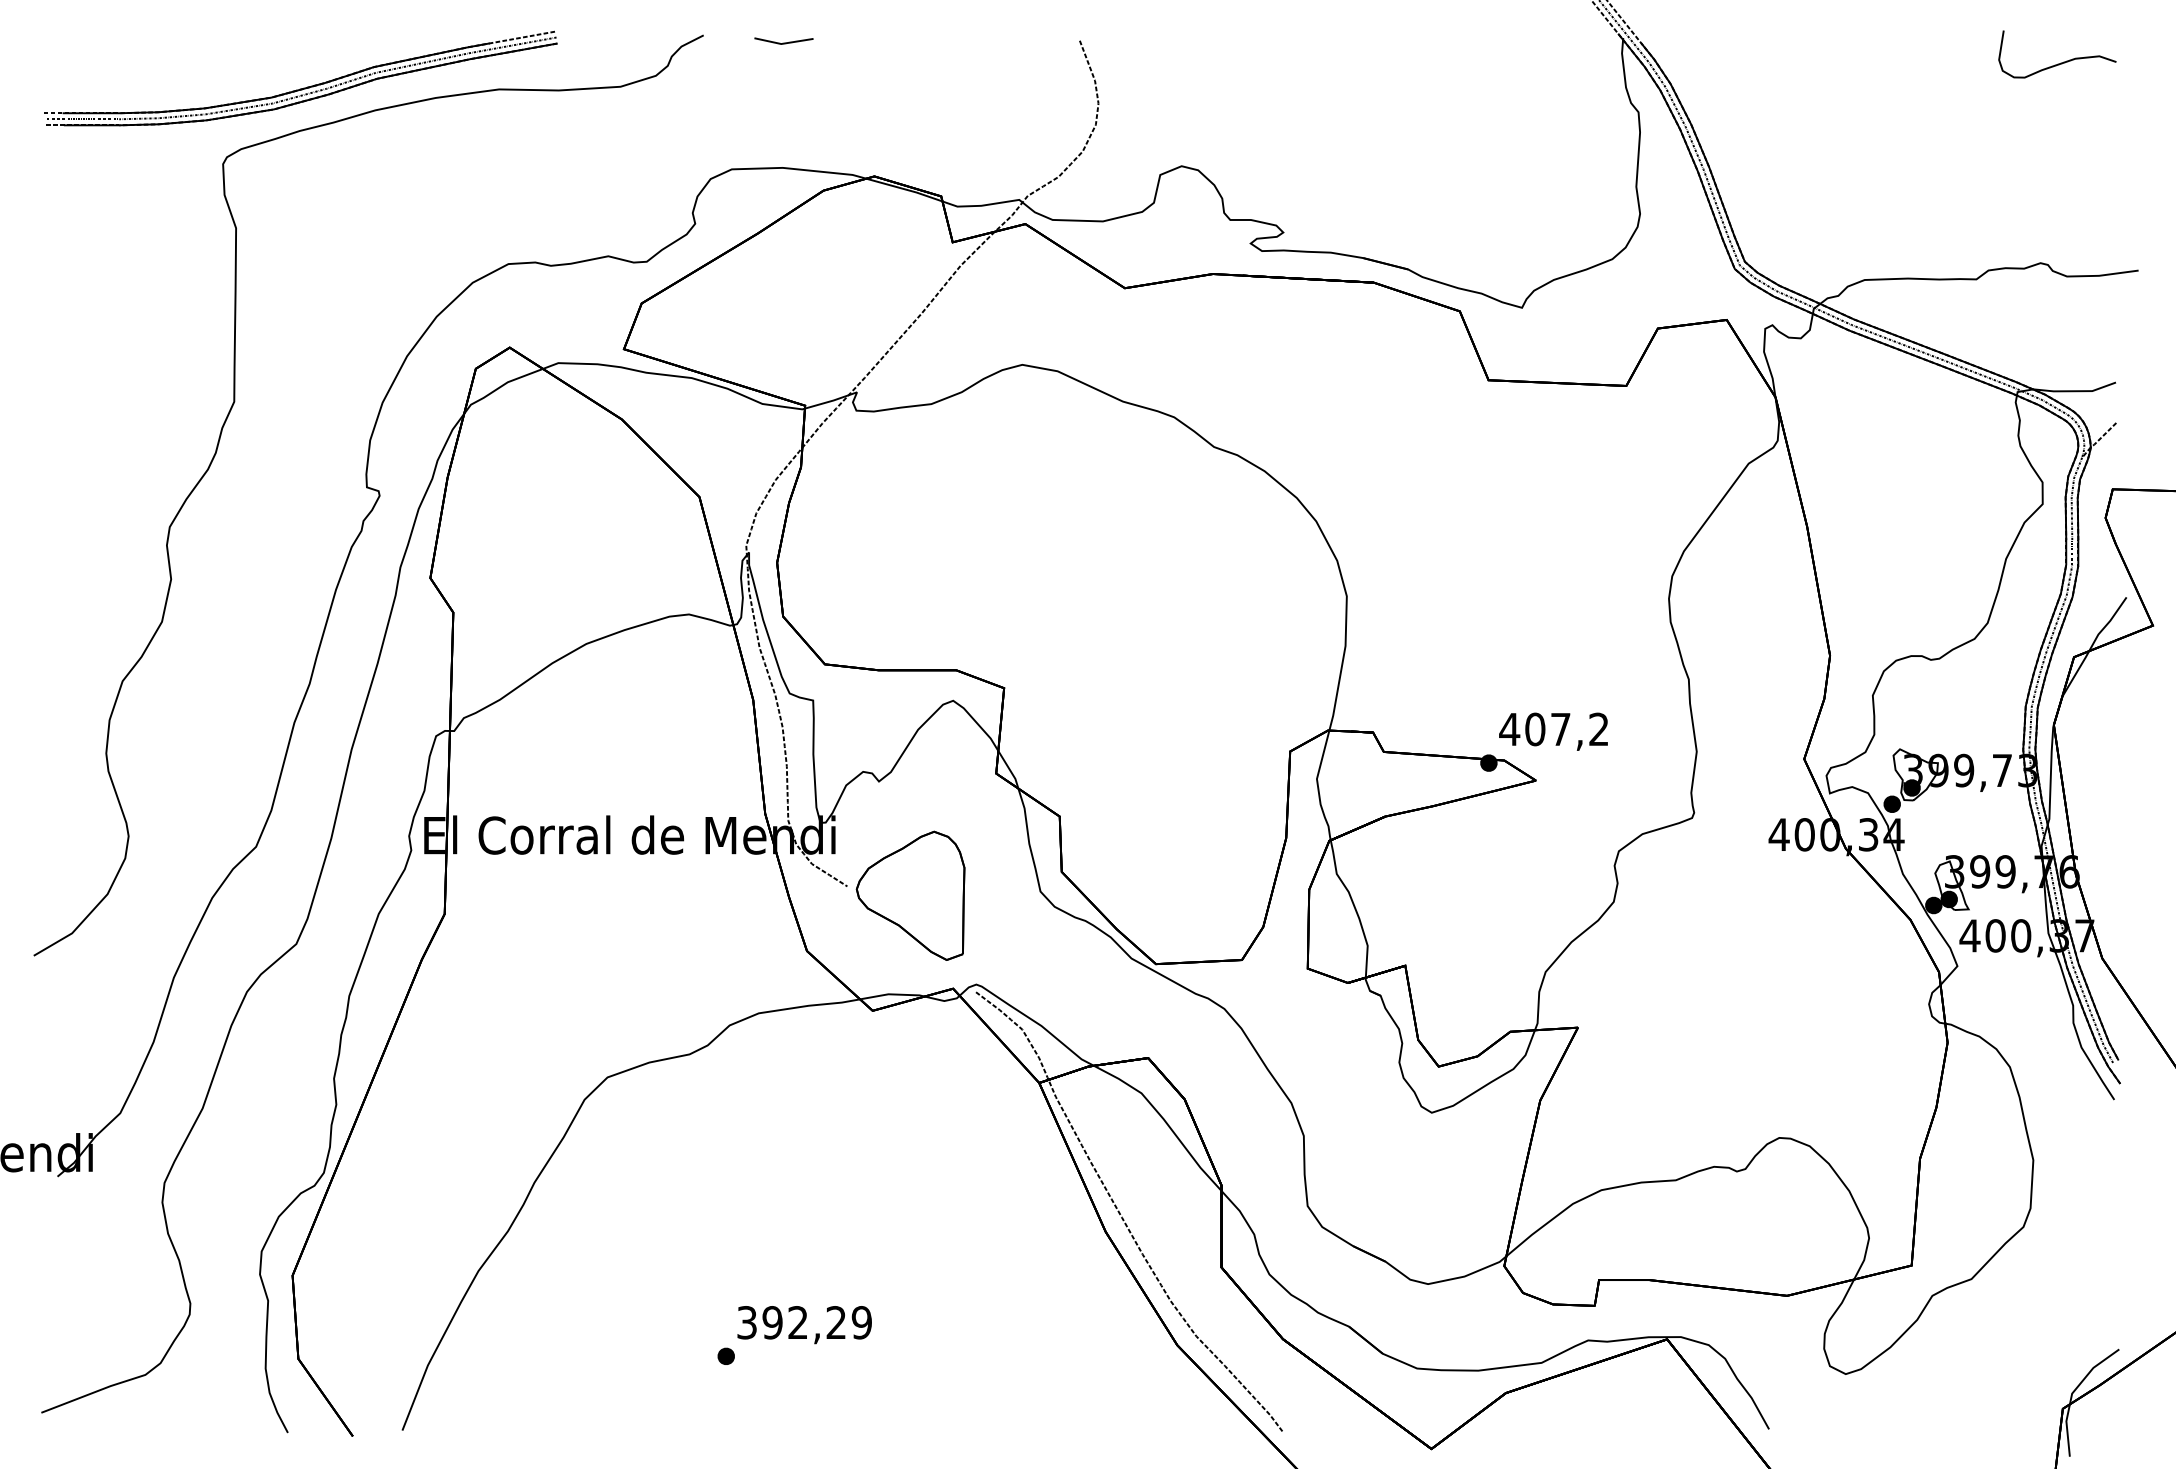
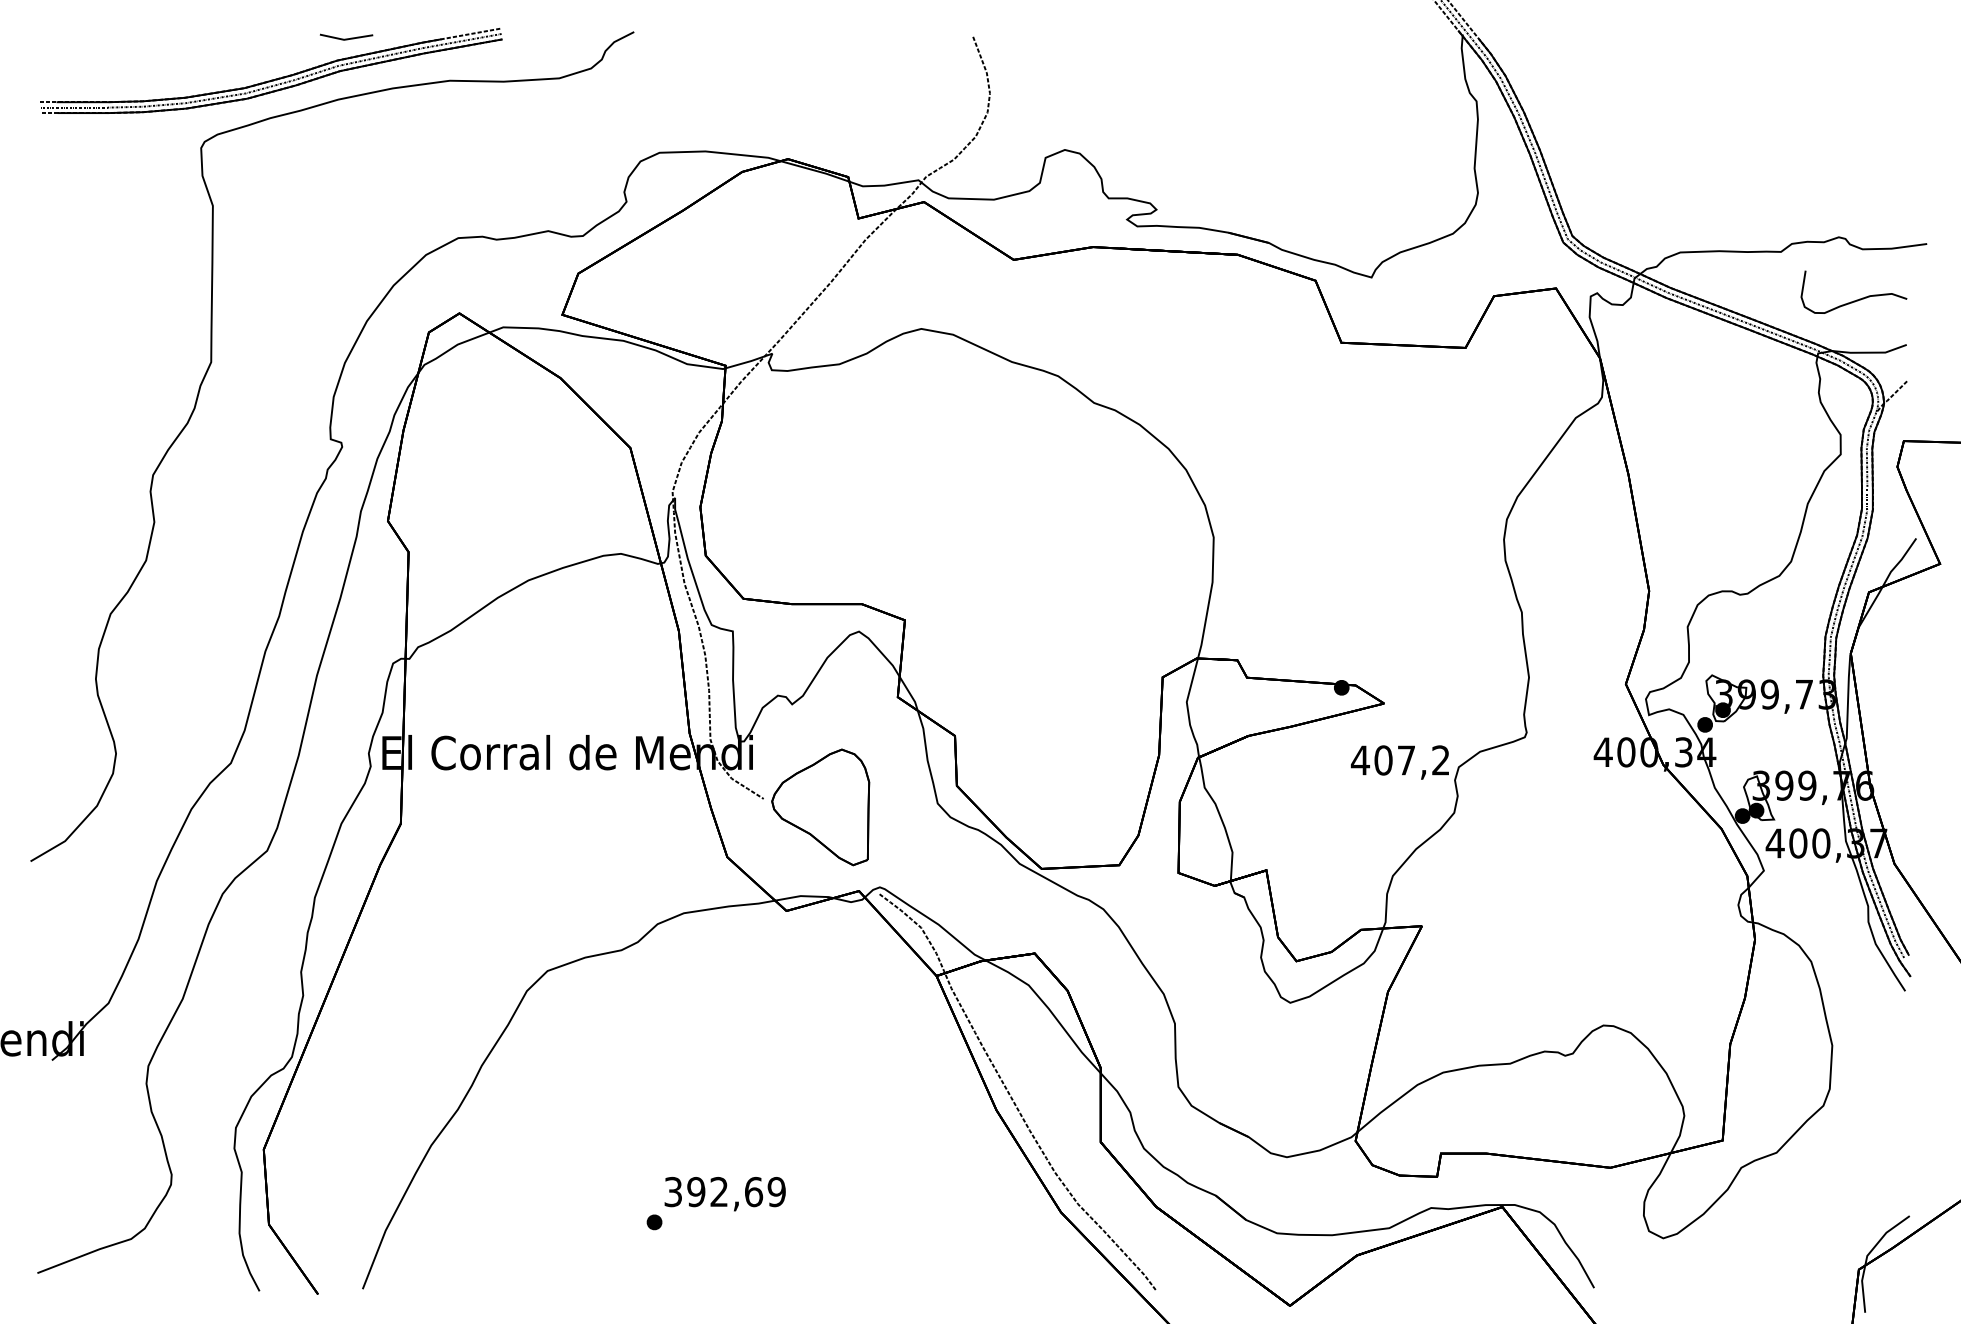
line: (783, 42) -> (346, 38), moved
curve: (2060, 62) -> (1856, 299), moved
text: (1553, 731) -> (1399, 762), moved
text: (837, 1322) -> (754, 1191), 392,29 -> 392,69

